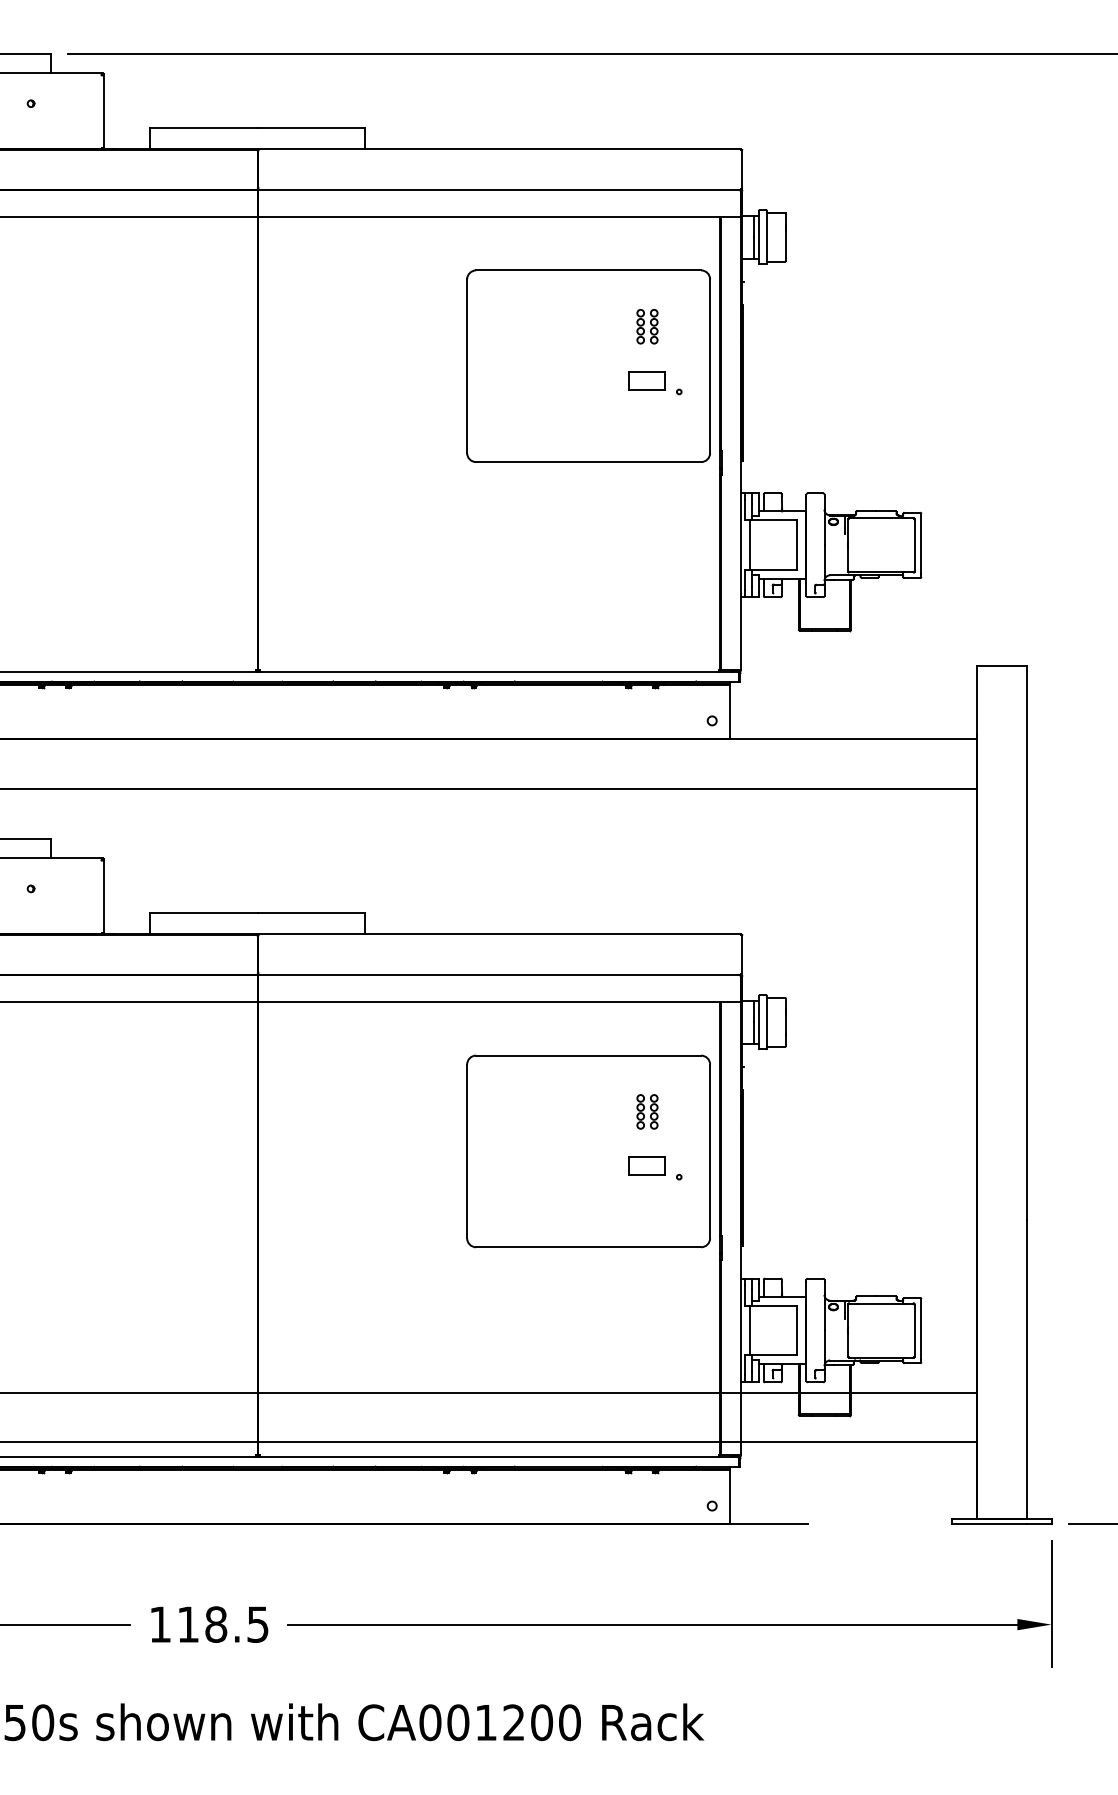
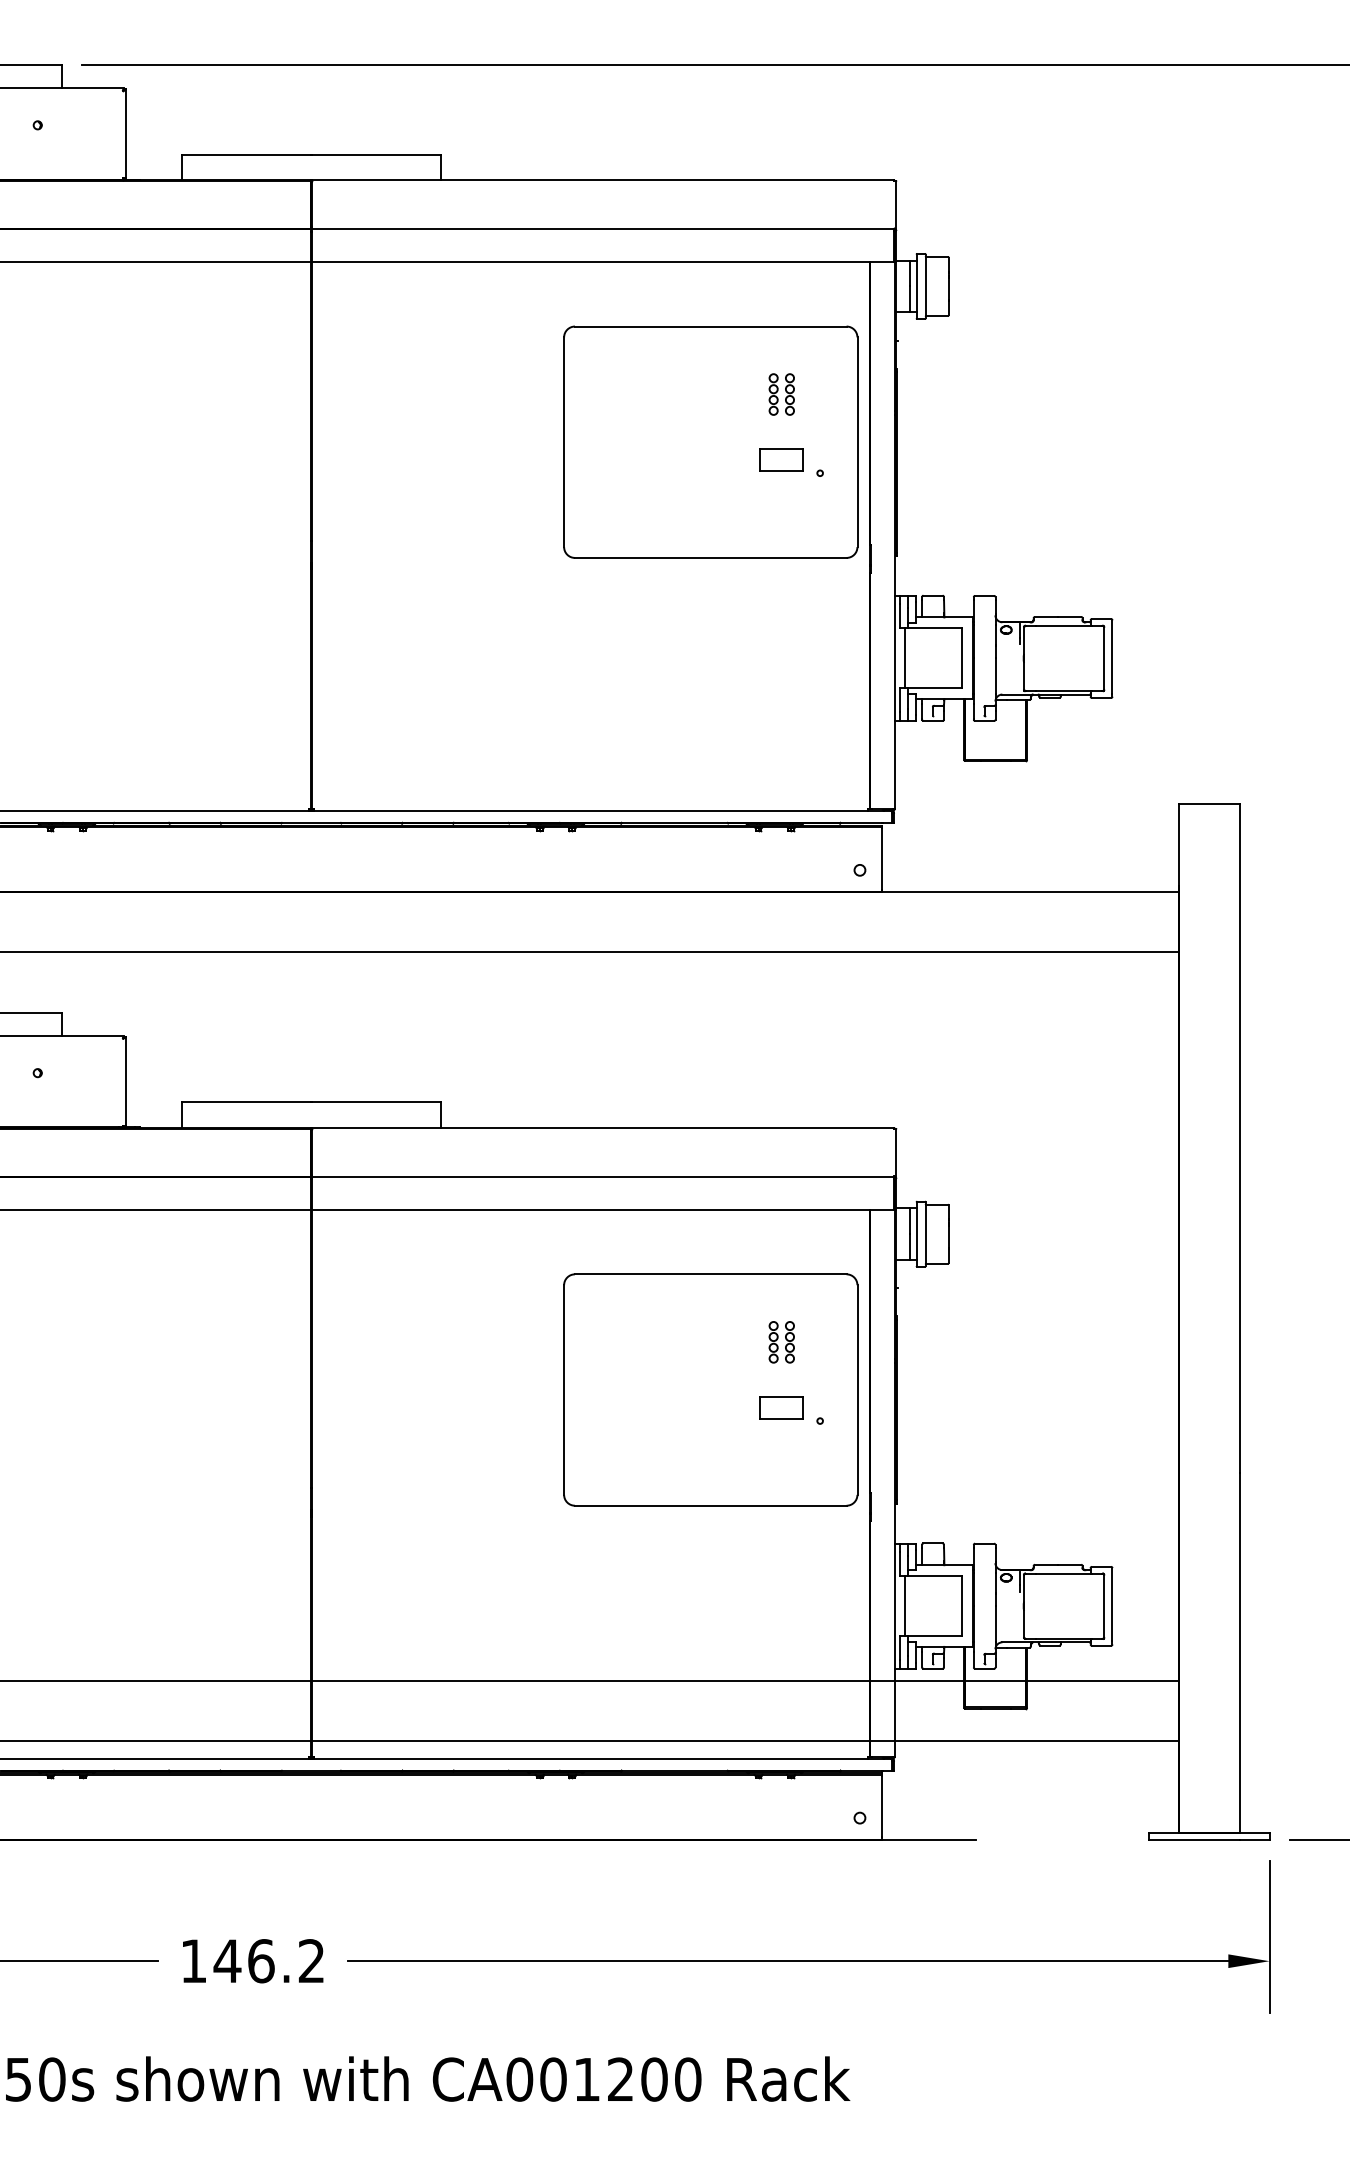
text: (222, 1624) -> (268, 1961), 118.5 -> 146.2

